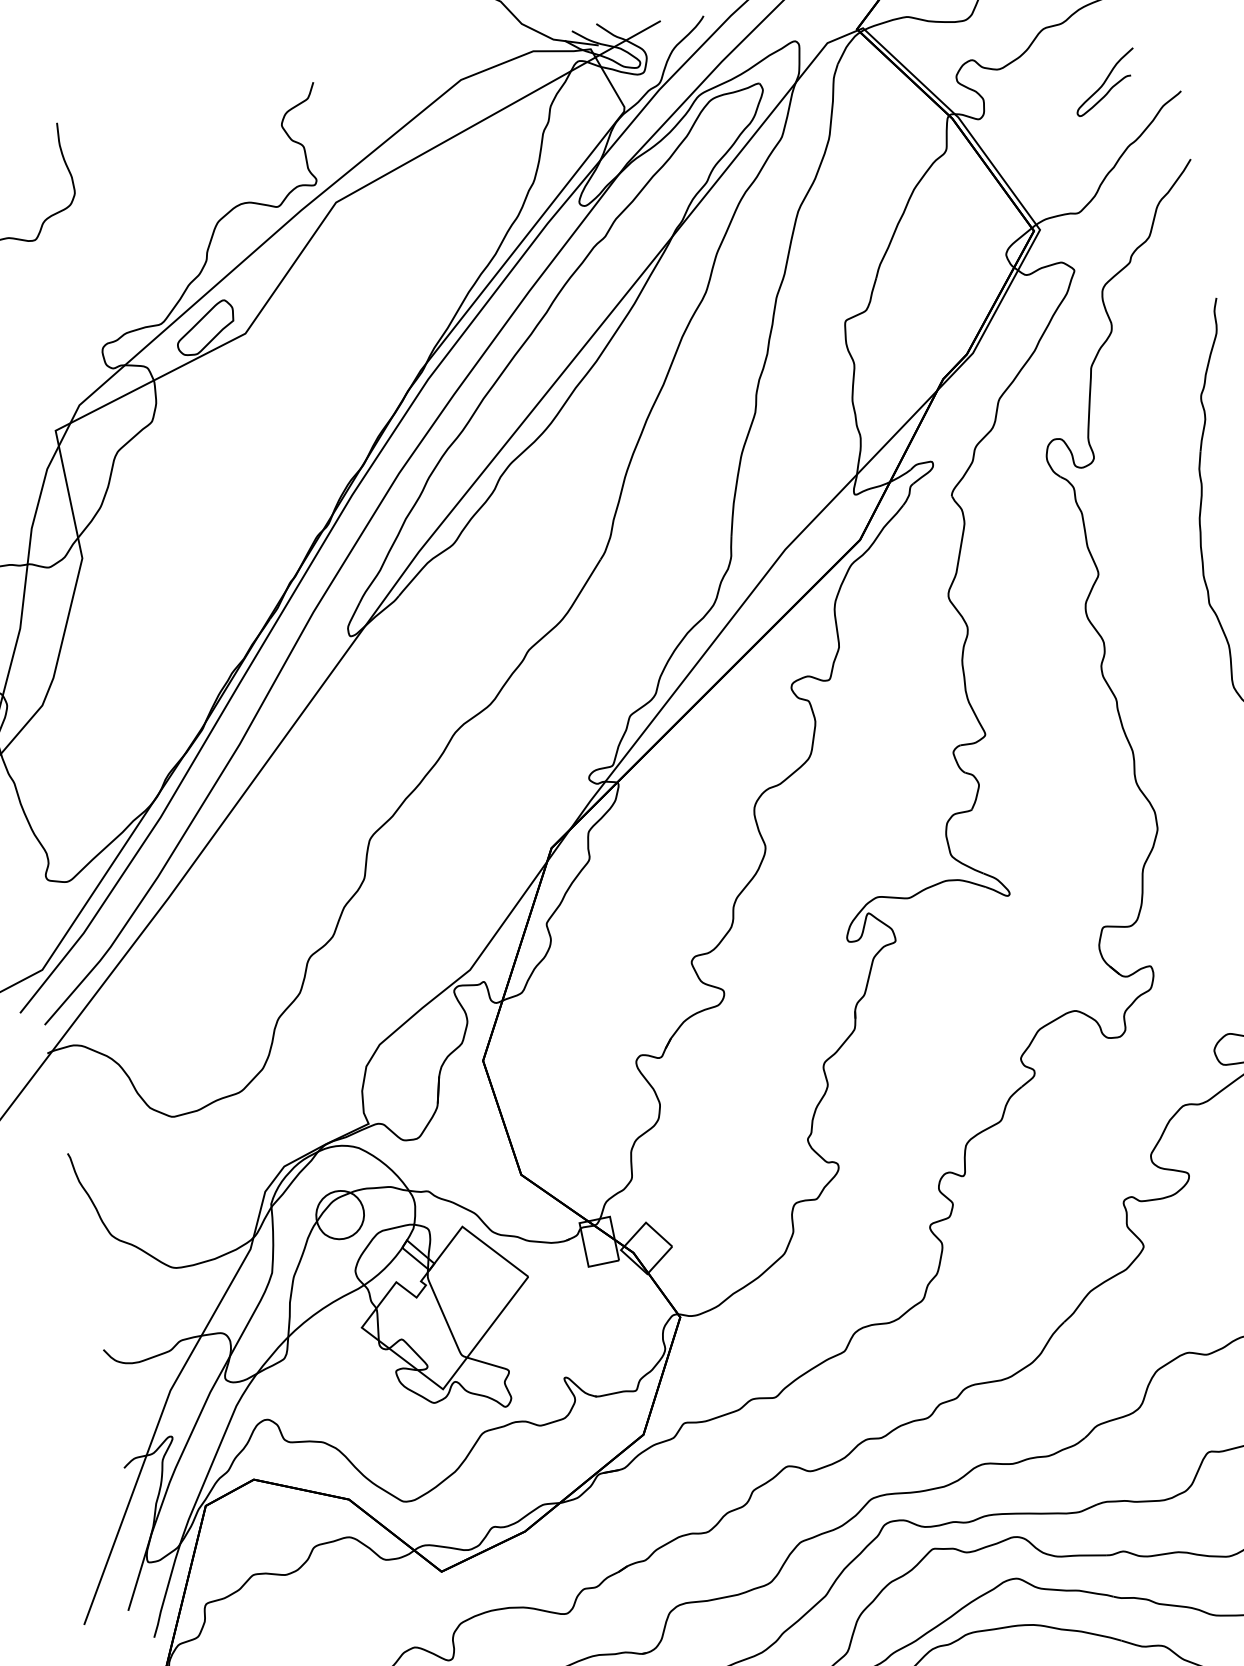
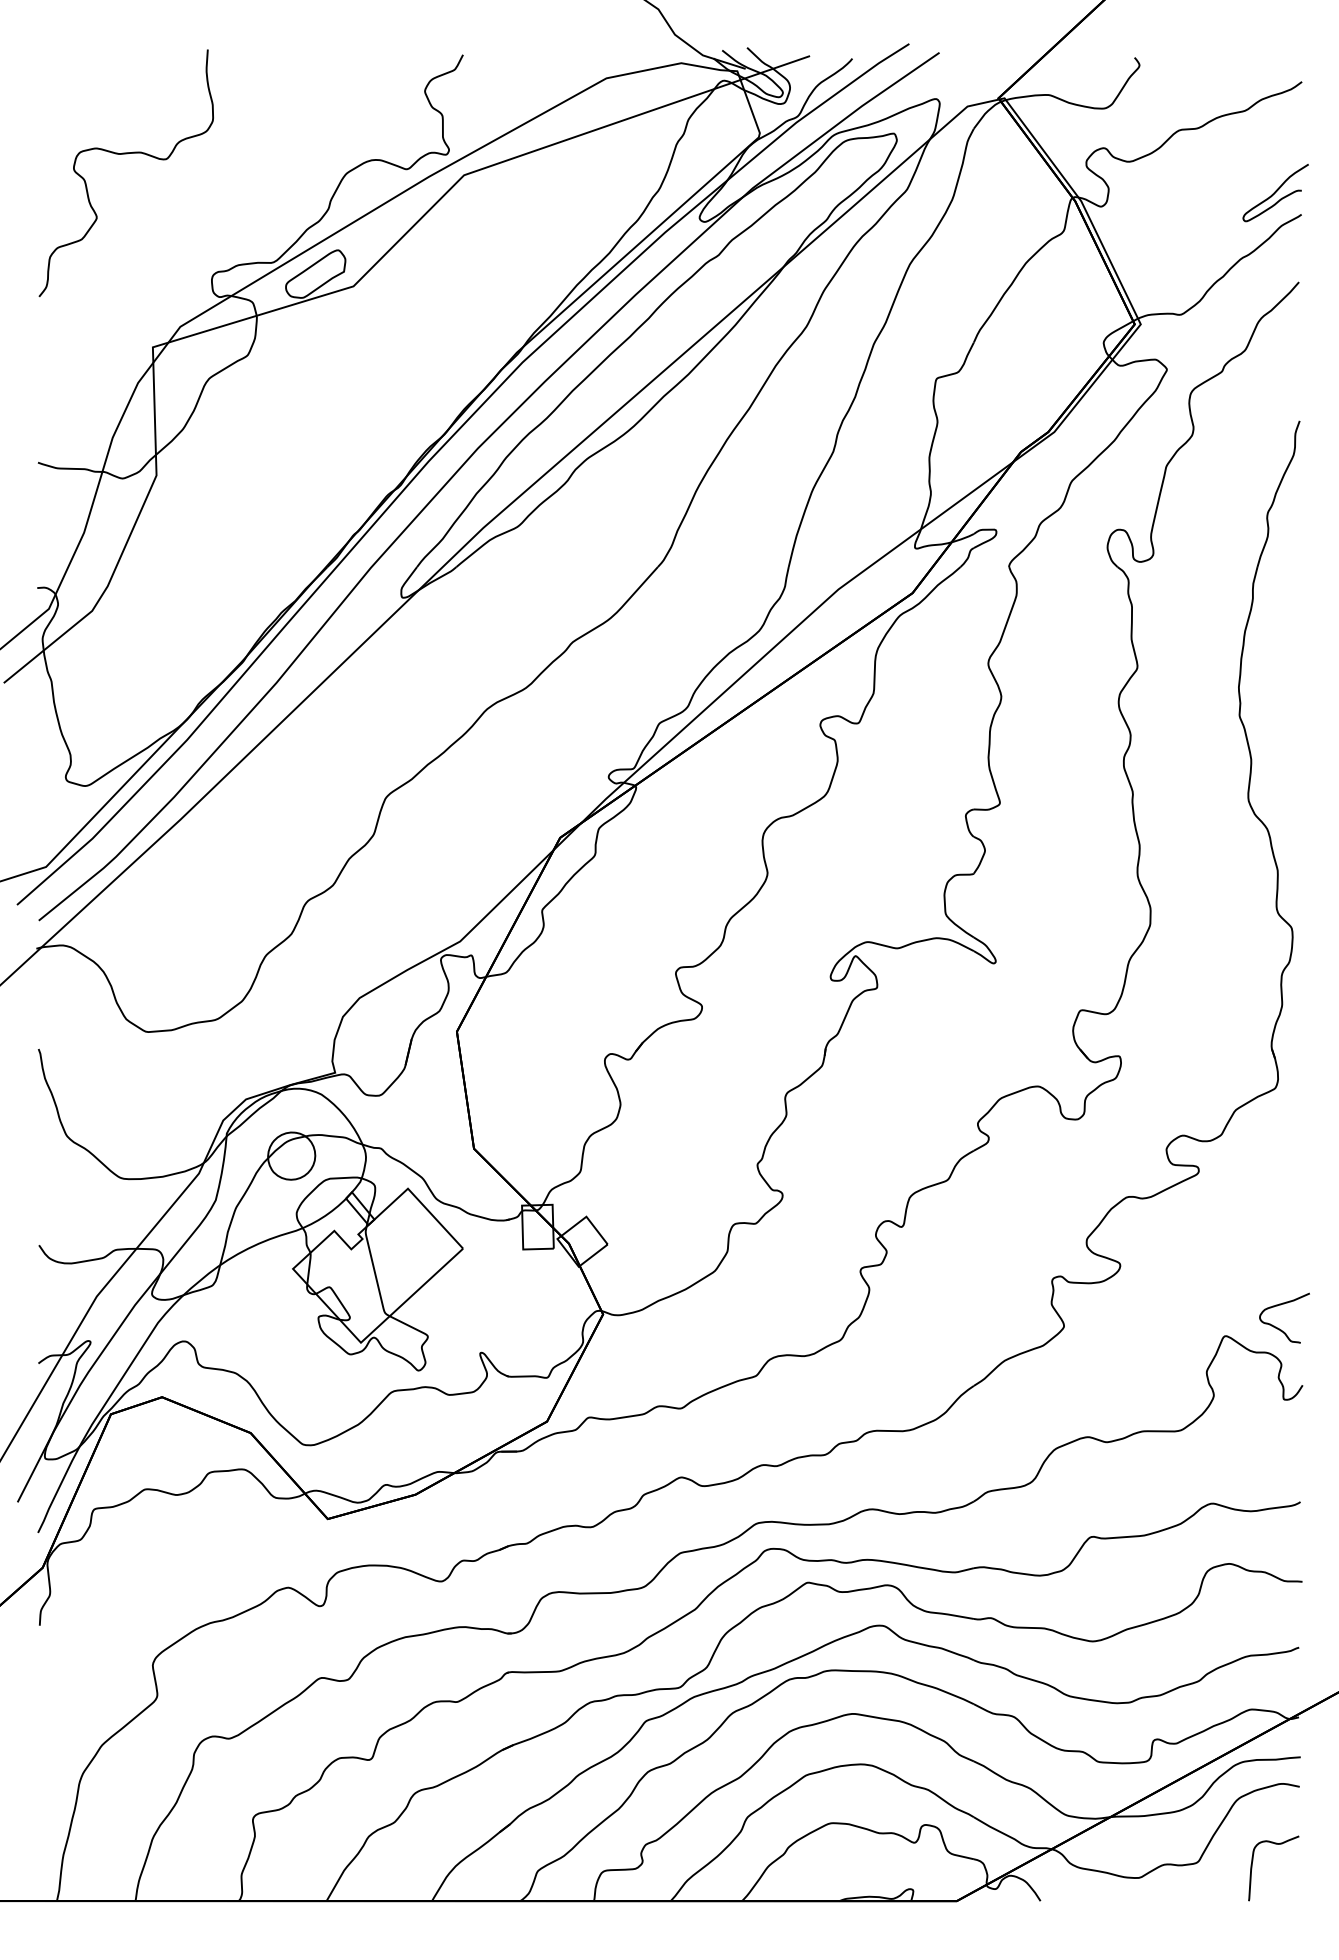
curve: (1105, 82) -> (1275, 193), moved

